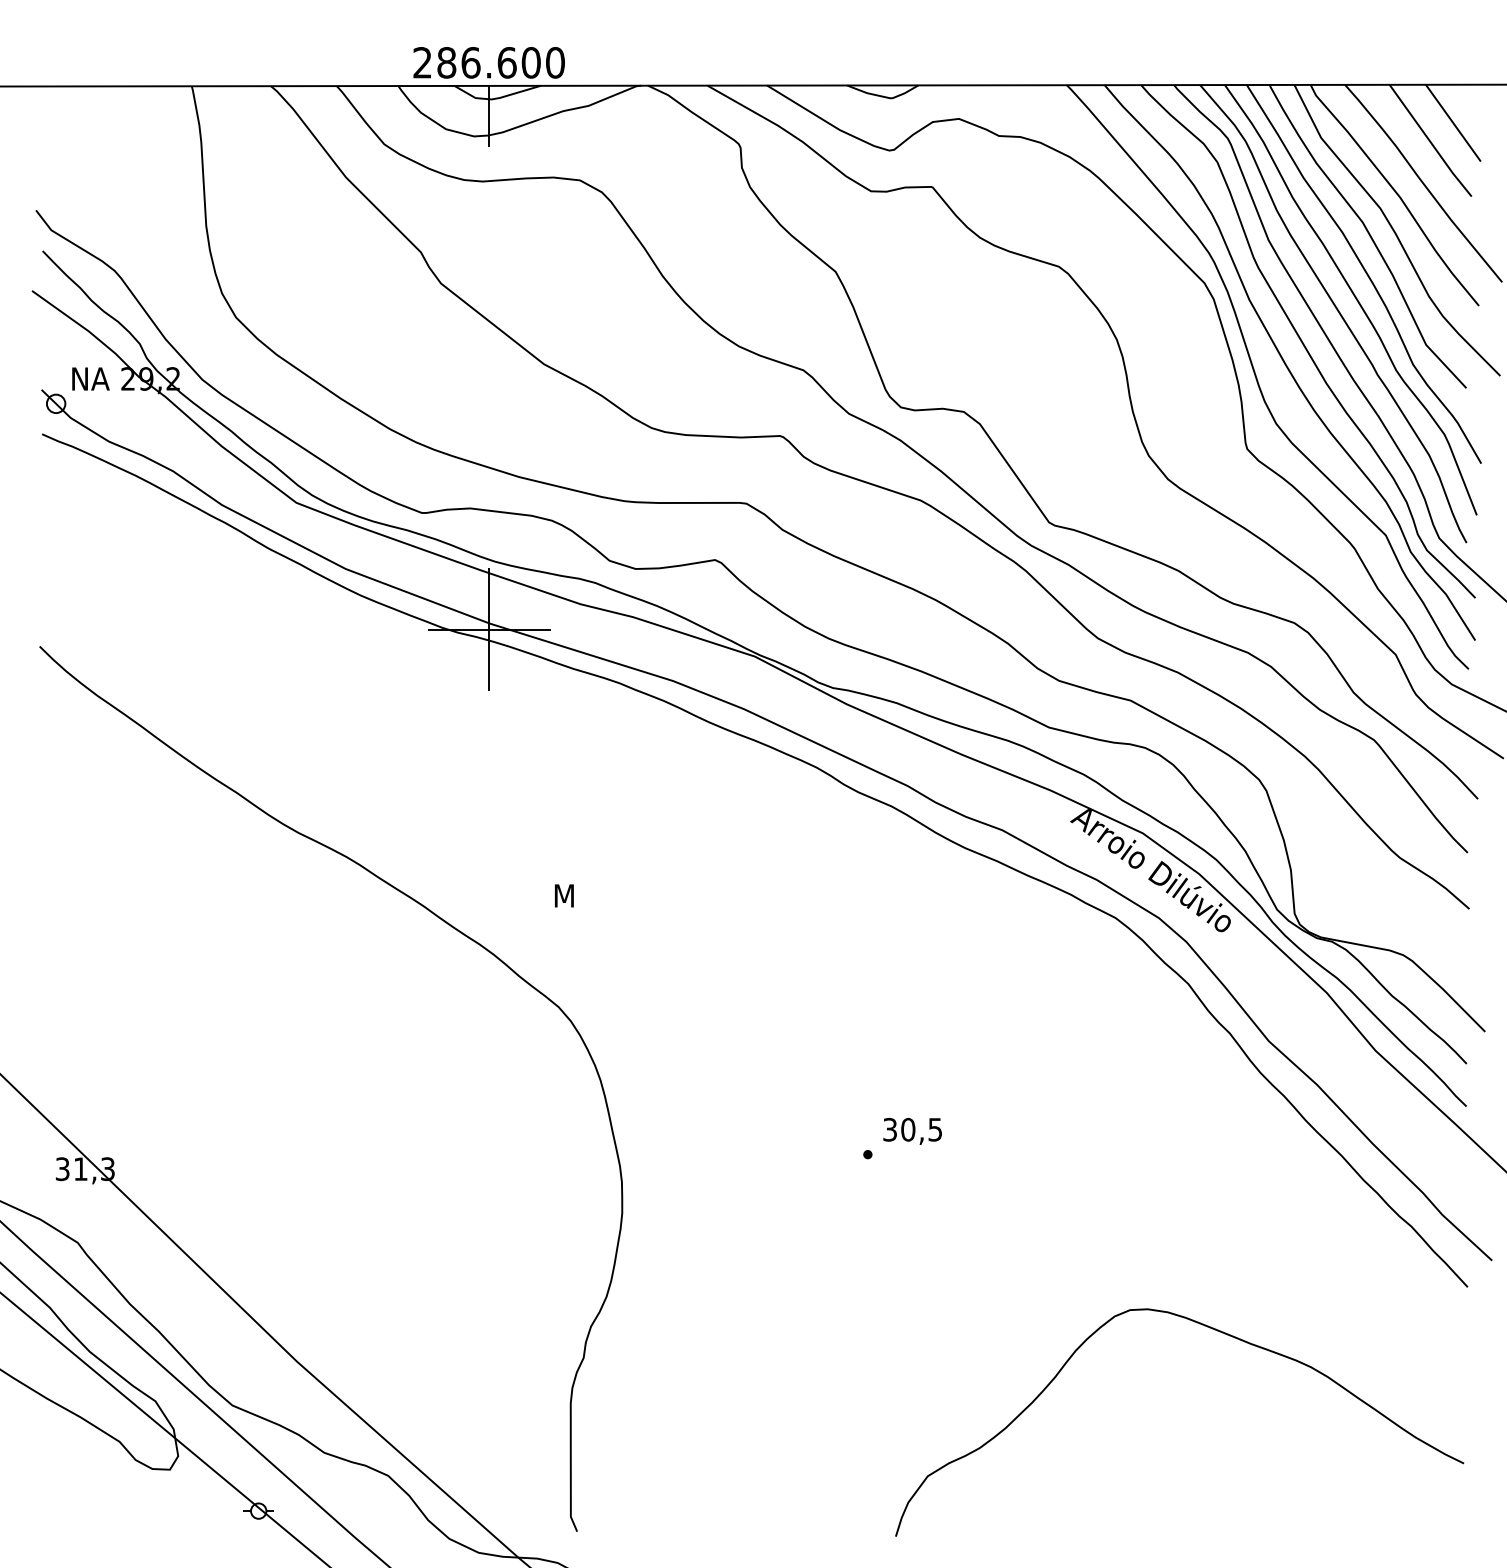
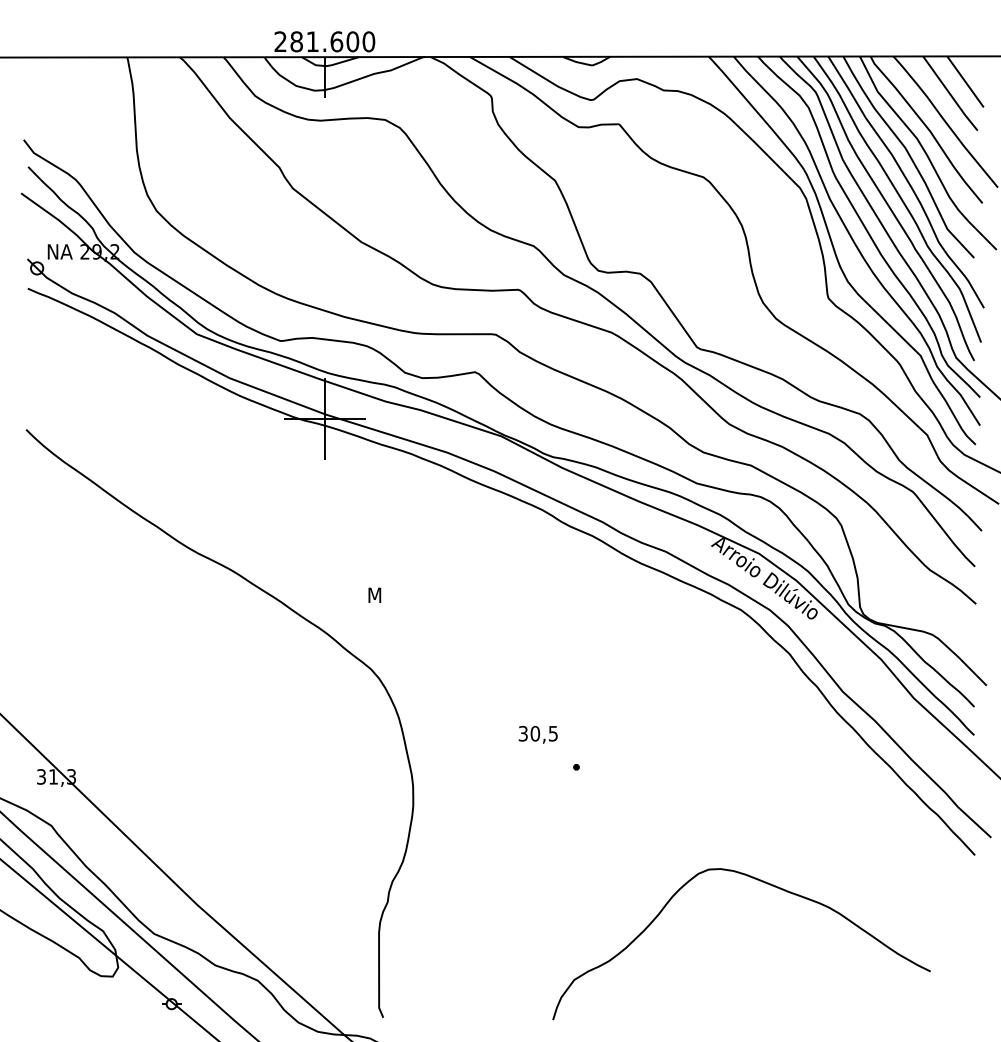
text: (470, 62) -> (312, 41), 286.600 -> 281.600
text: (911, 1130) -> (537, 734), moved
curve: (1214, 1331) -> (764, 883), moved

